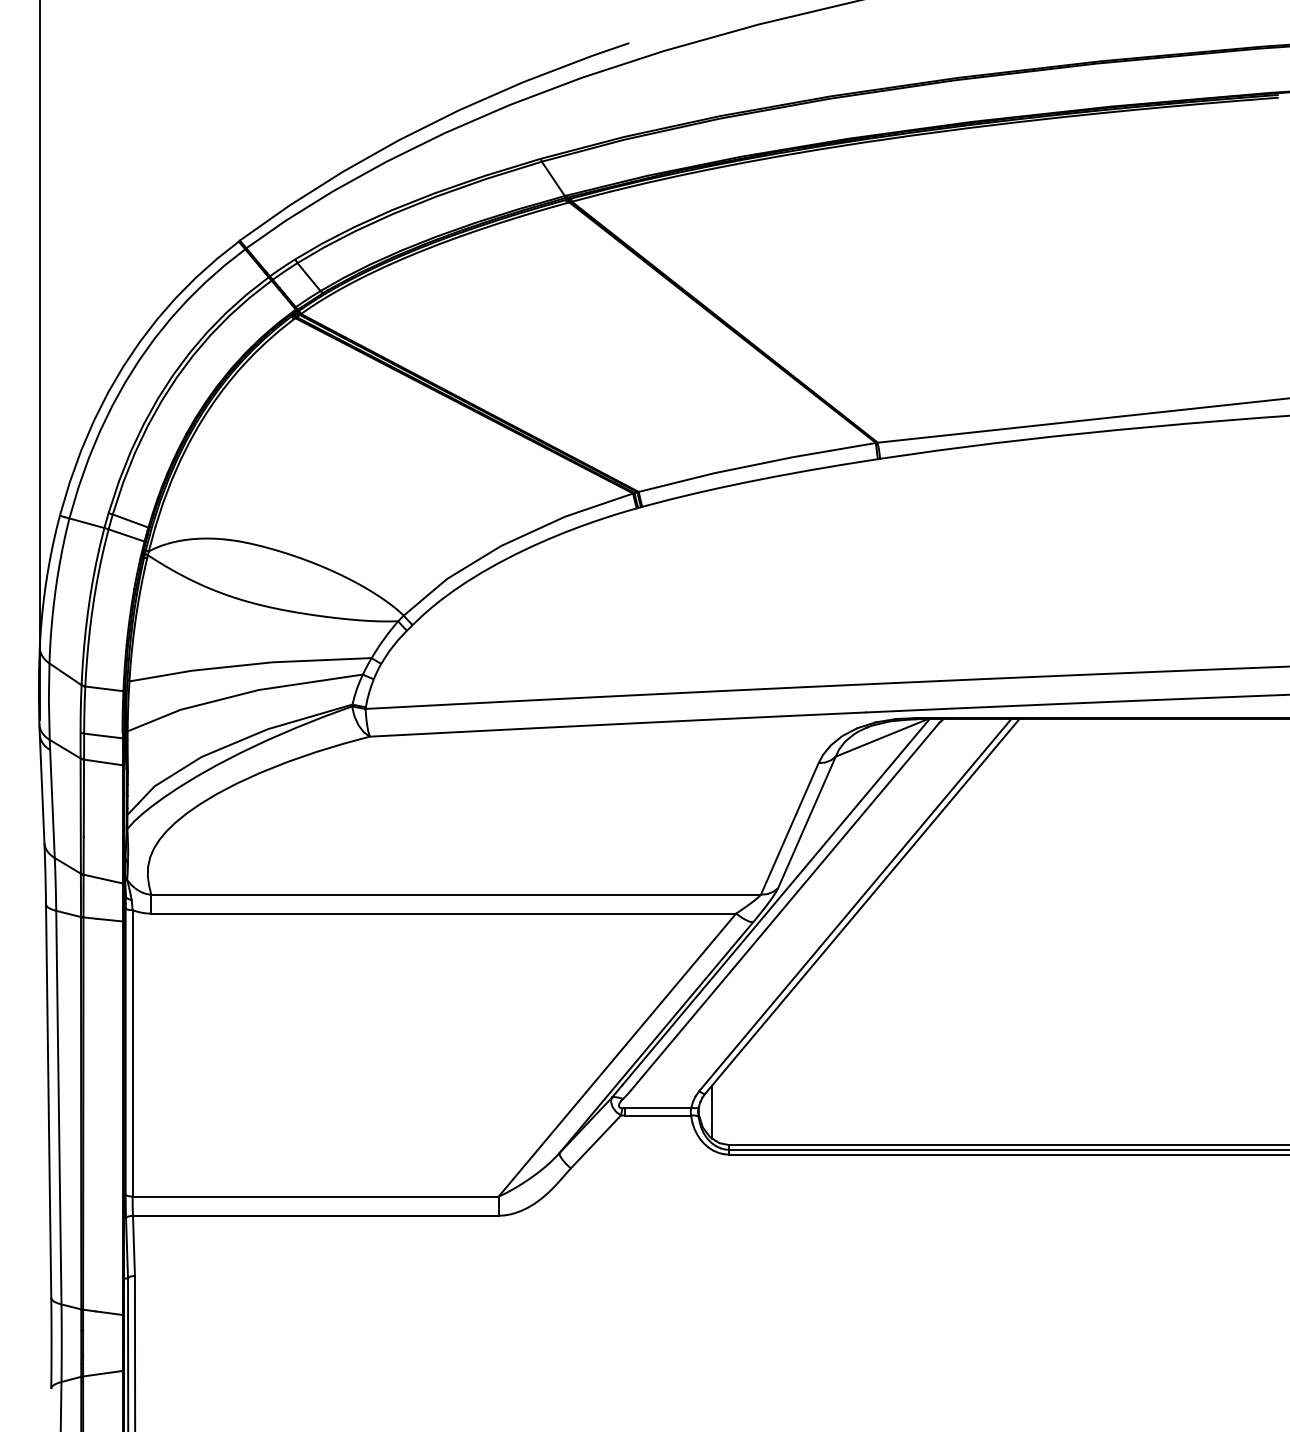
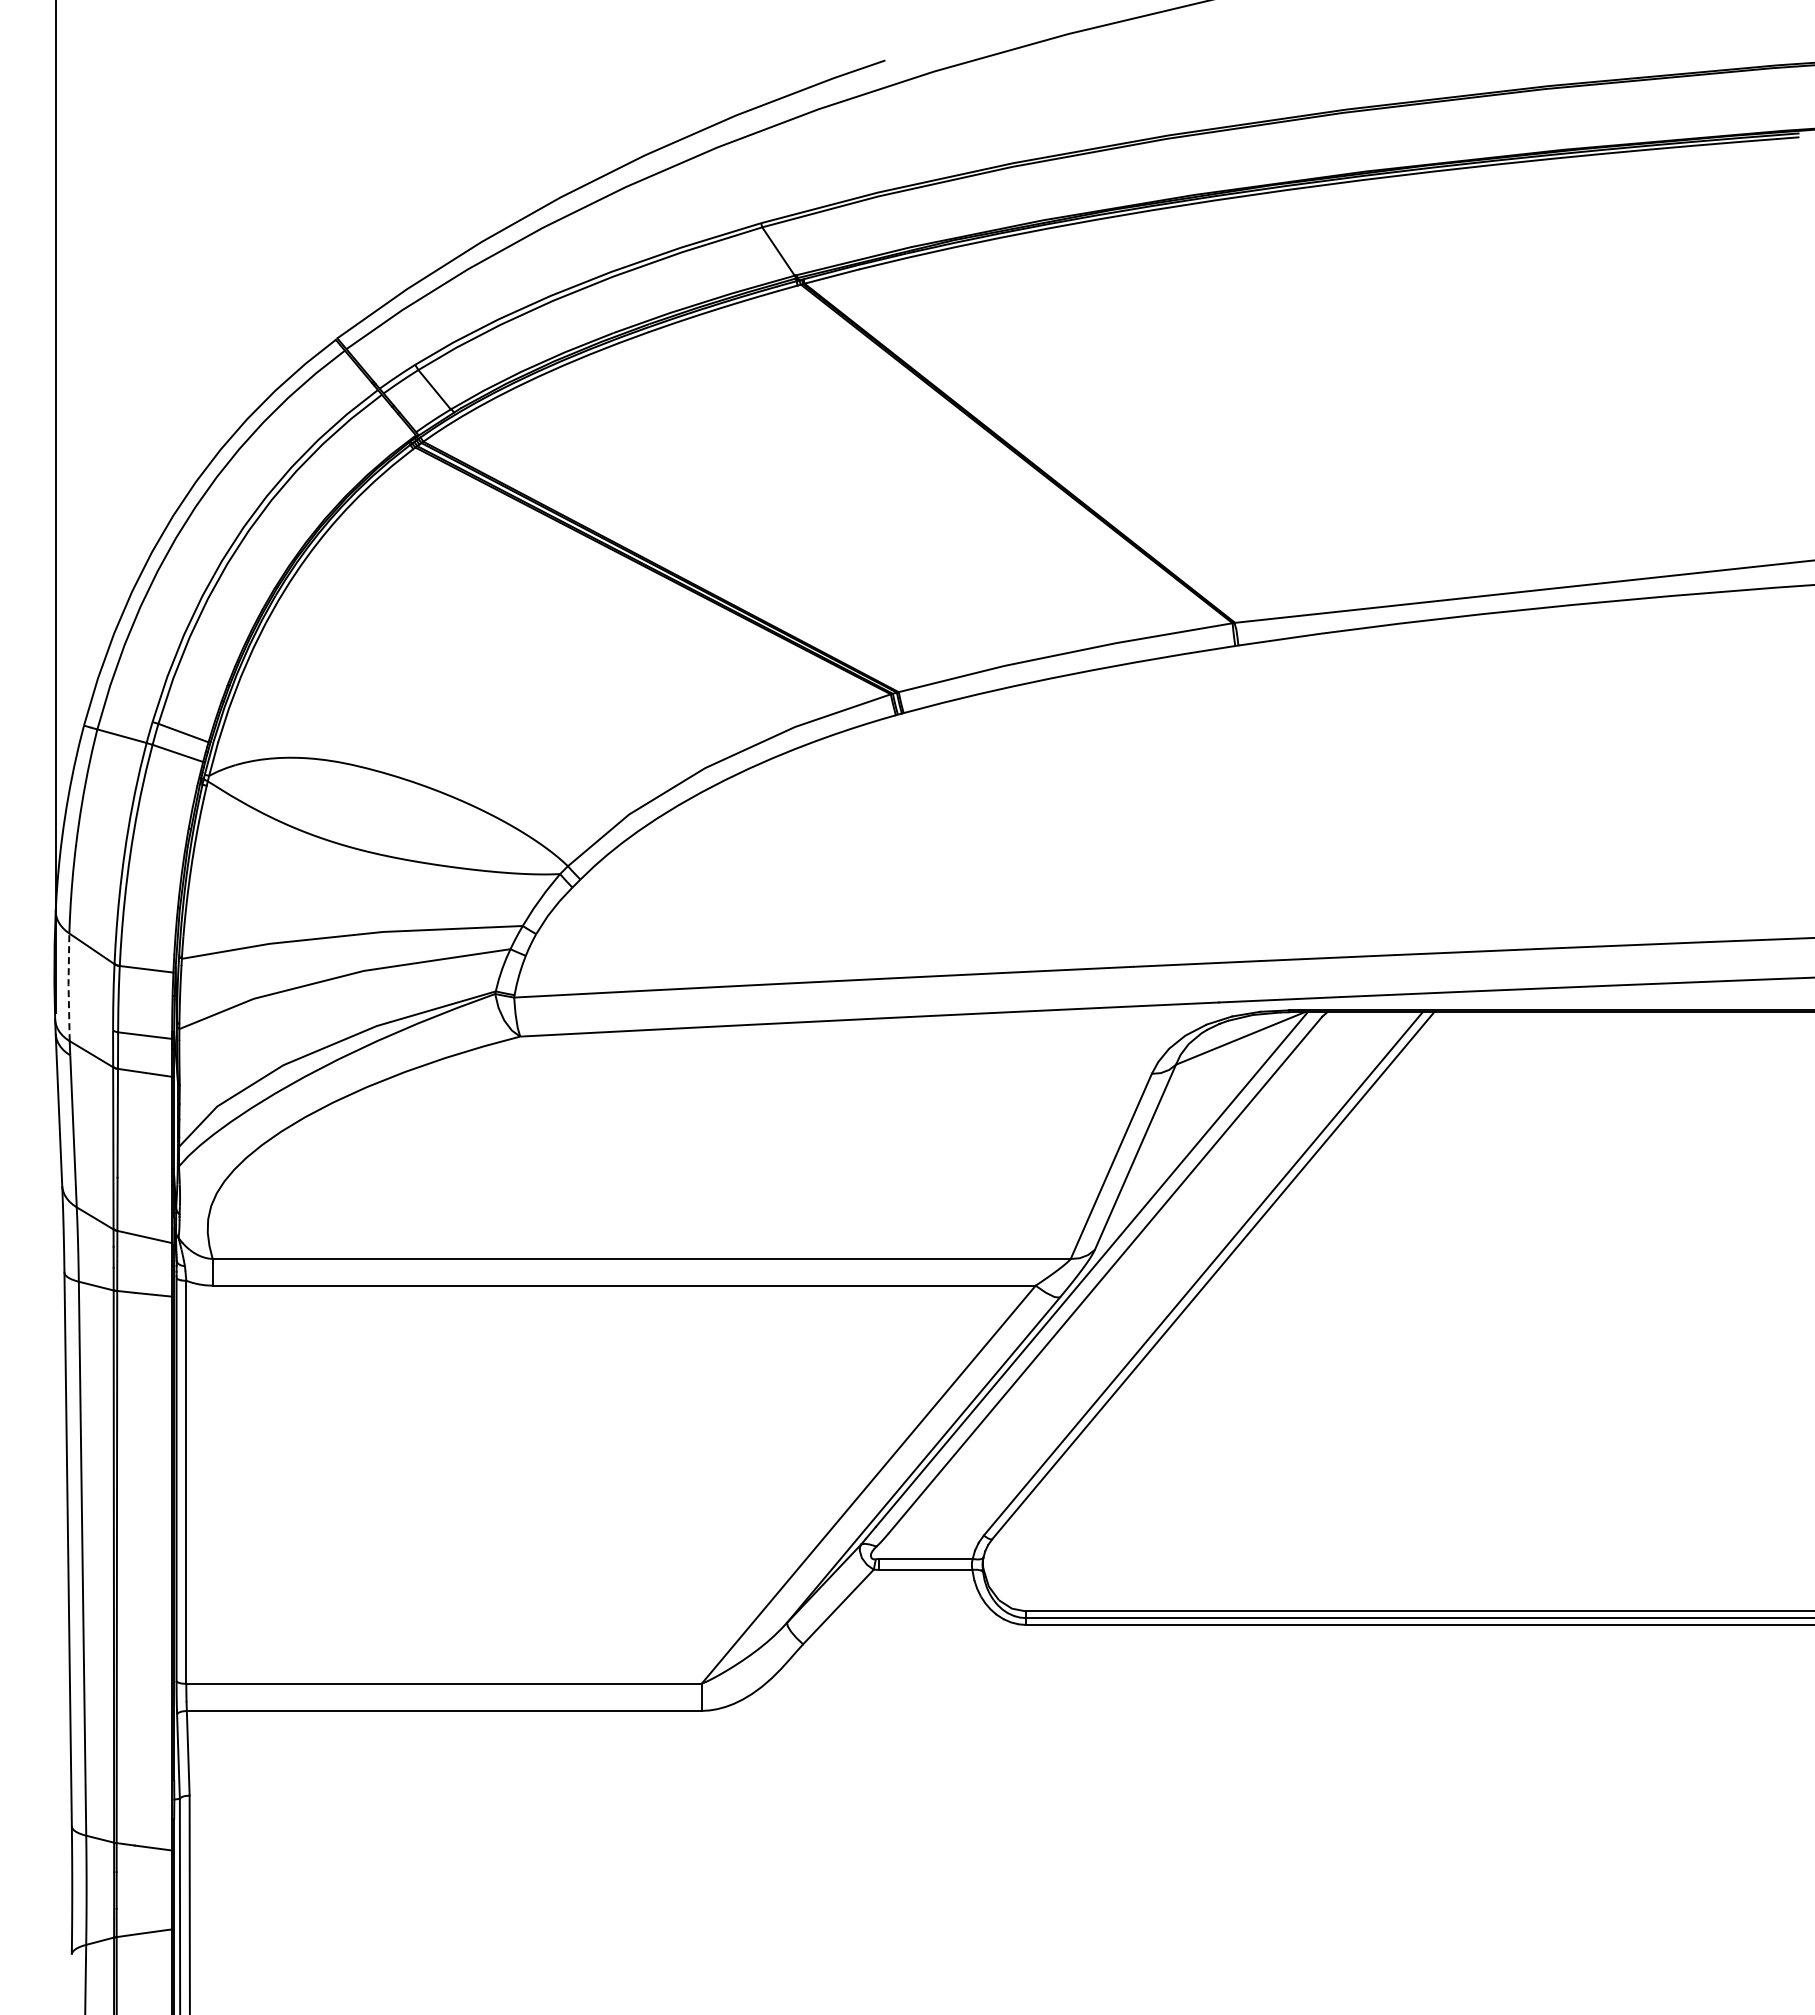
line: (48, 701) -> (68, 986), solid -> dashed
line: (712, 1111) -> (1002, 1564), removed

